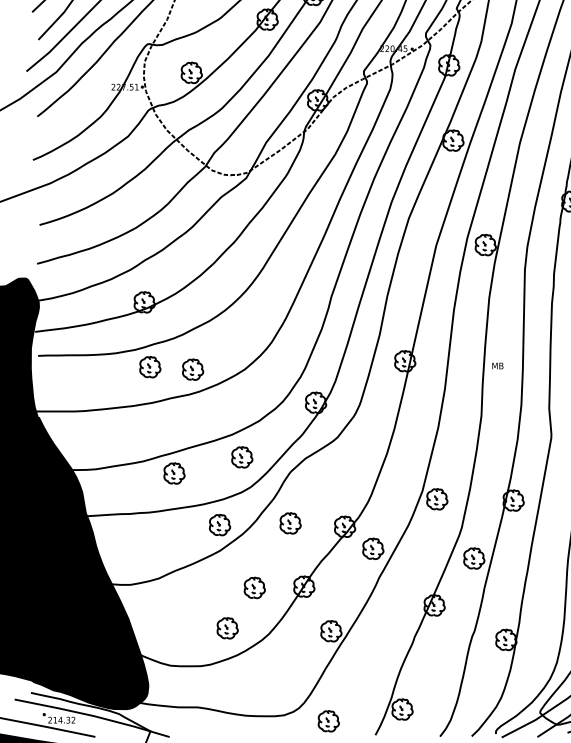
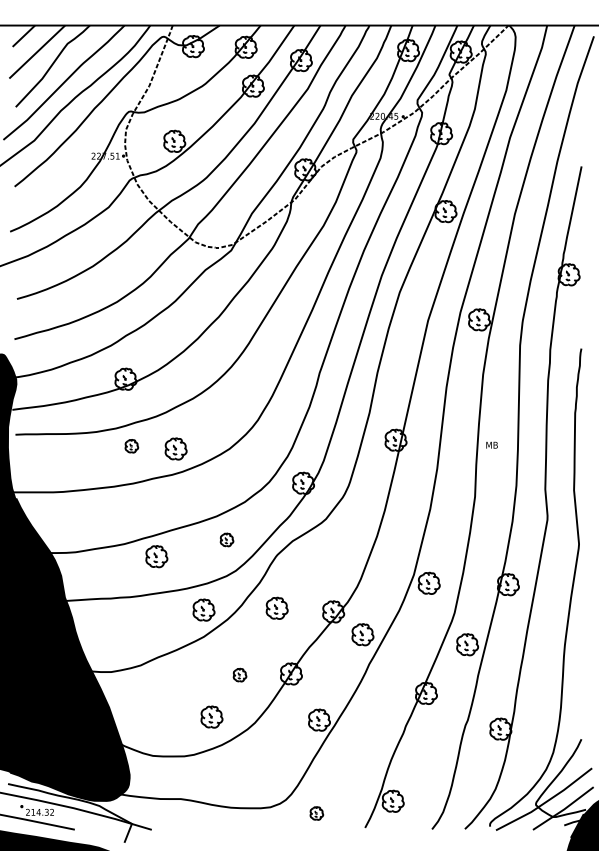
part: (150, 366) -> (131, 445), size x0.6
part: (241, 456) -> (226, 539), size x0.6
part: (254, 587) -> (239, 674), size x0.6
part: (328, 721) -> (316, 813), size x0.6

